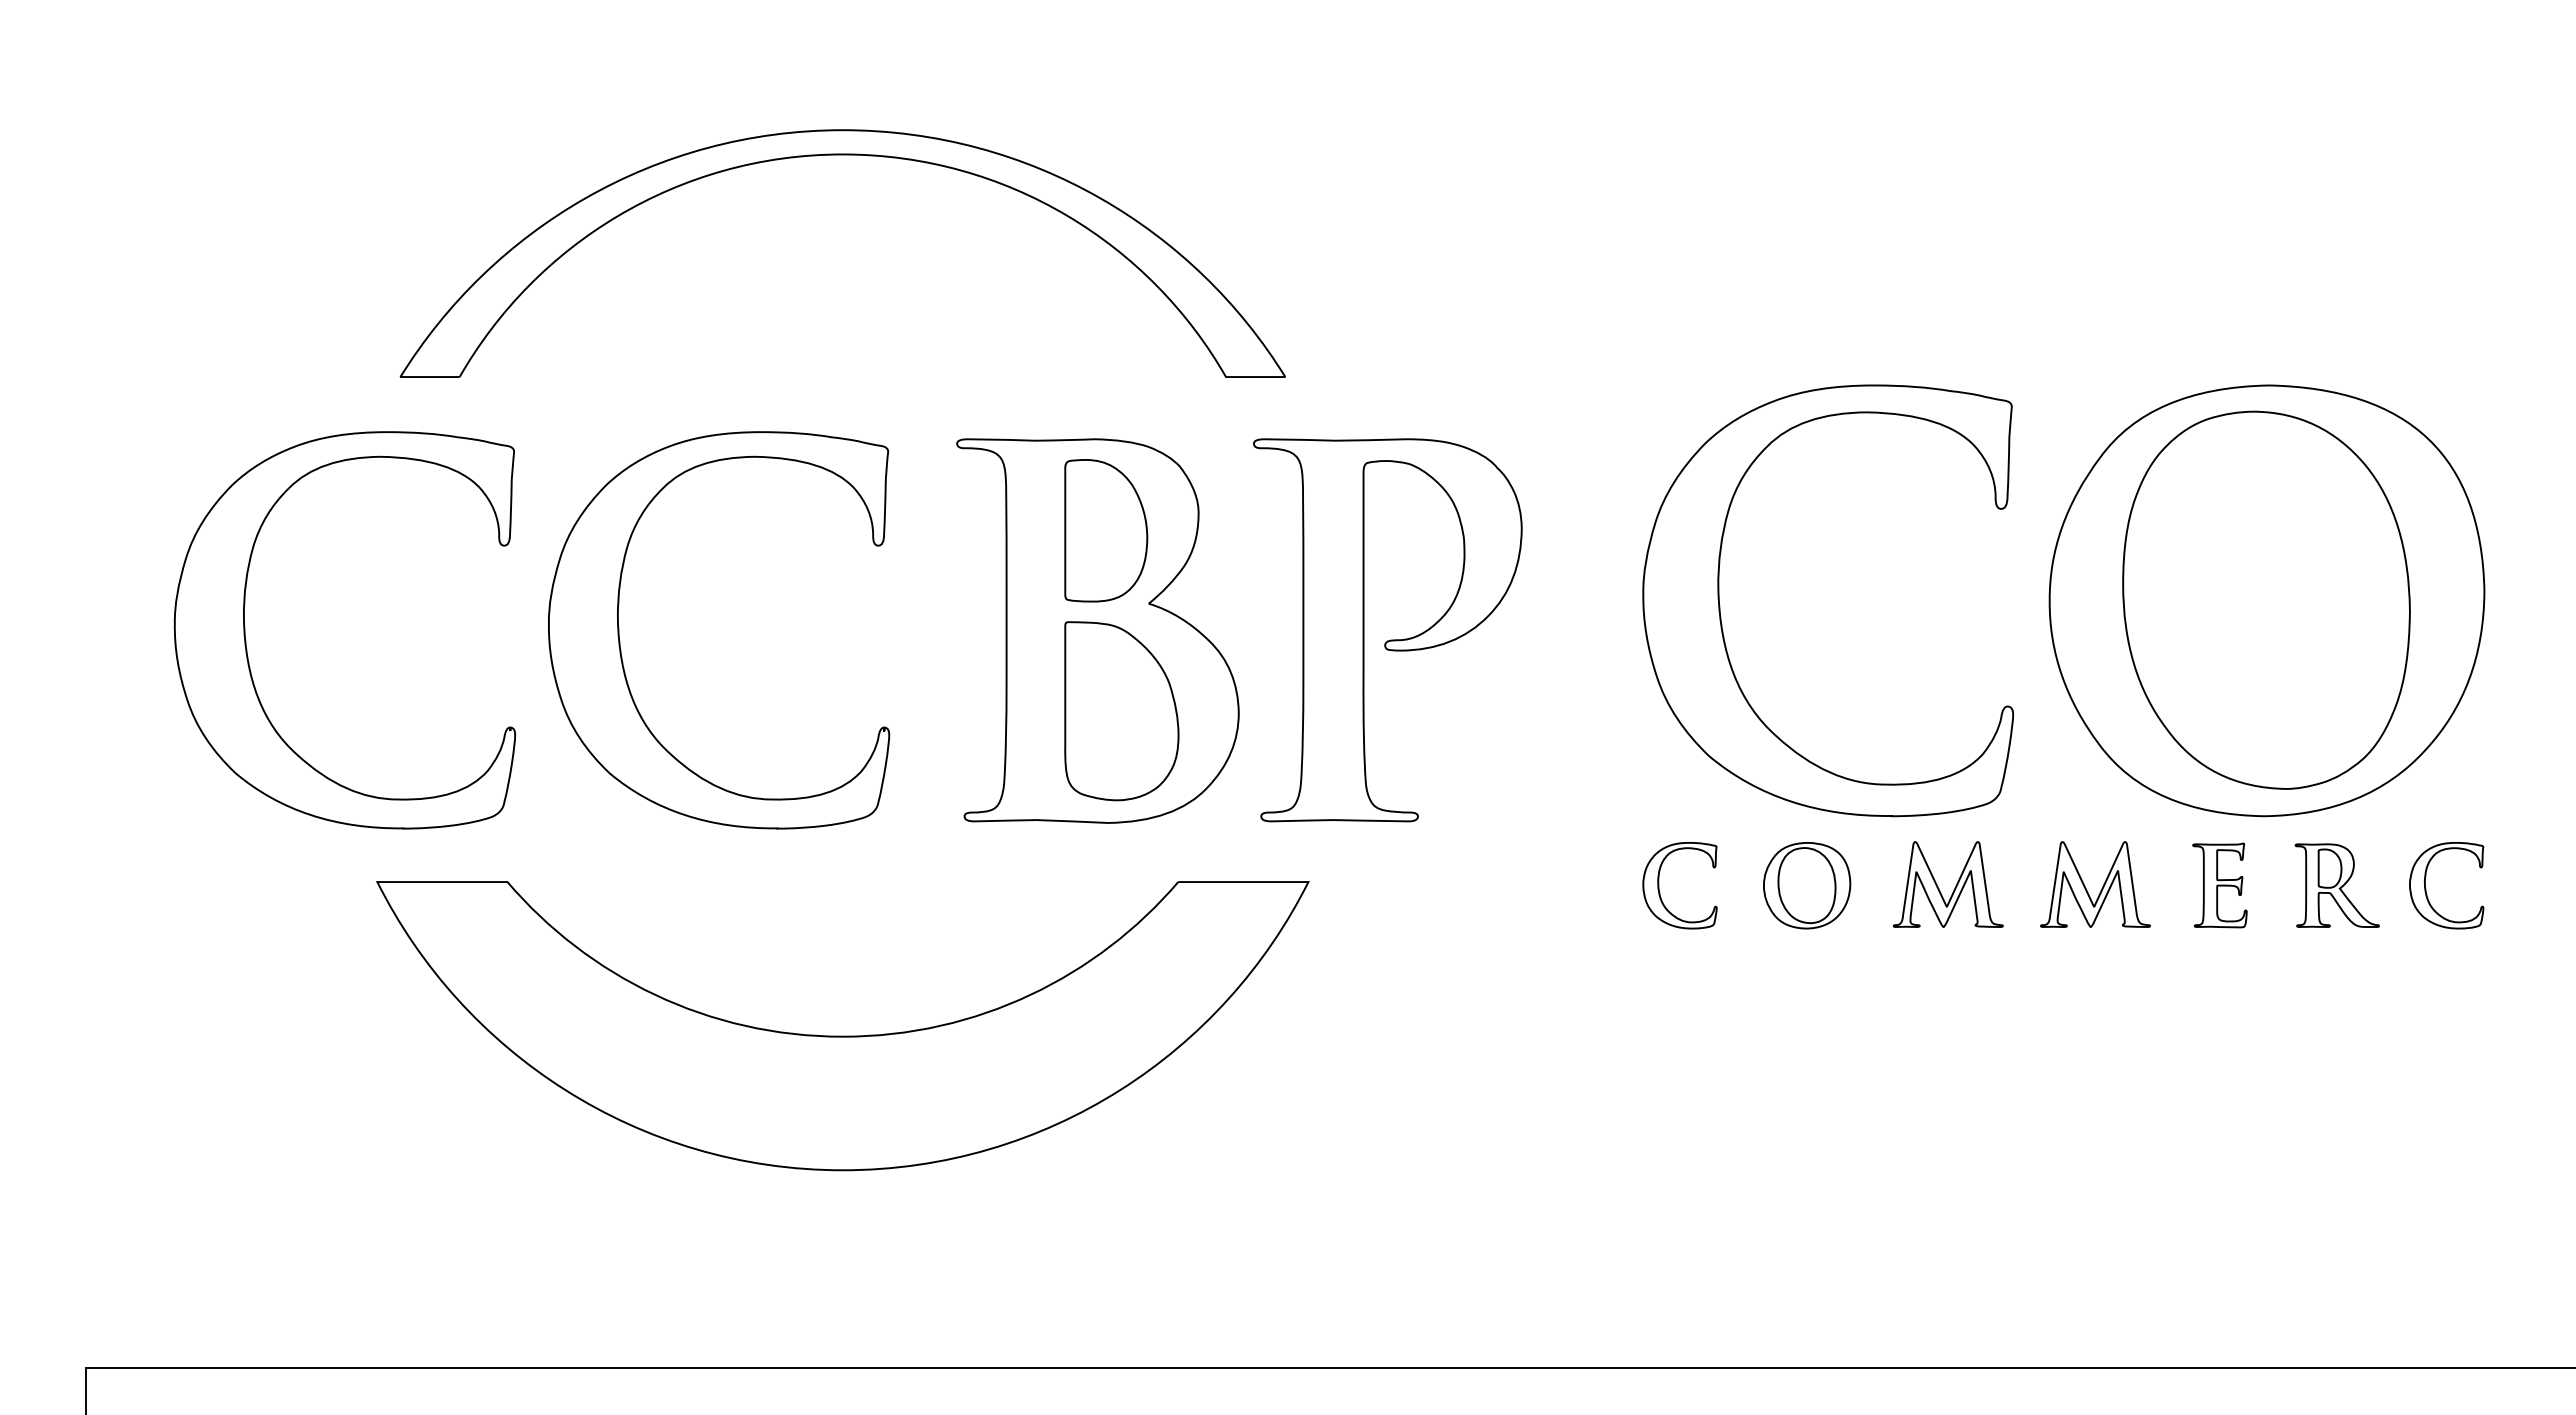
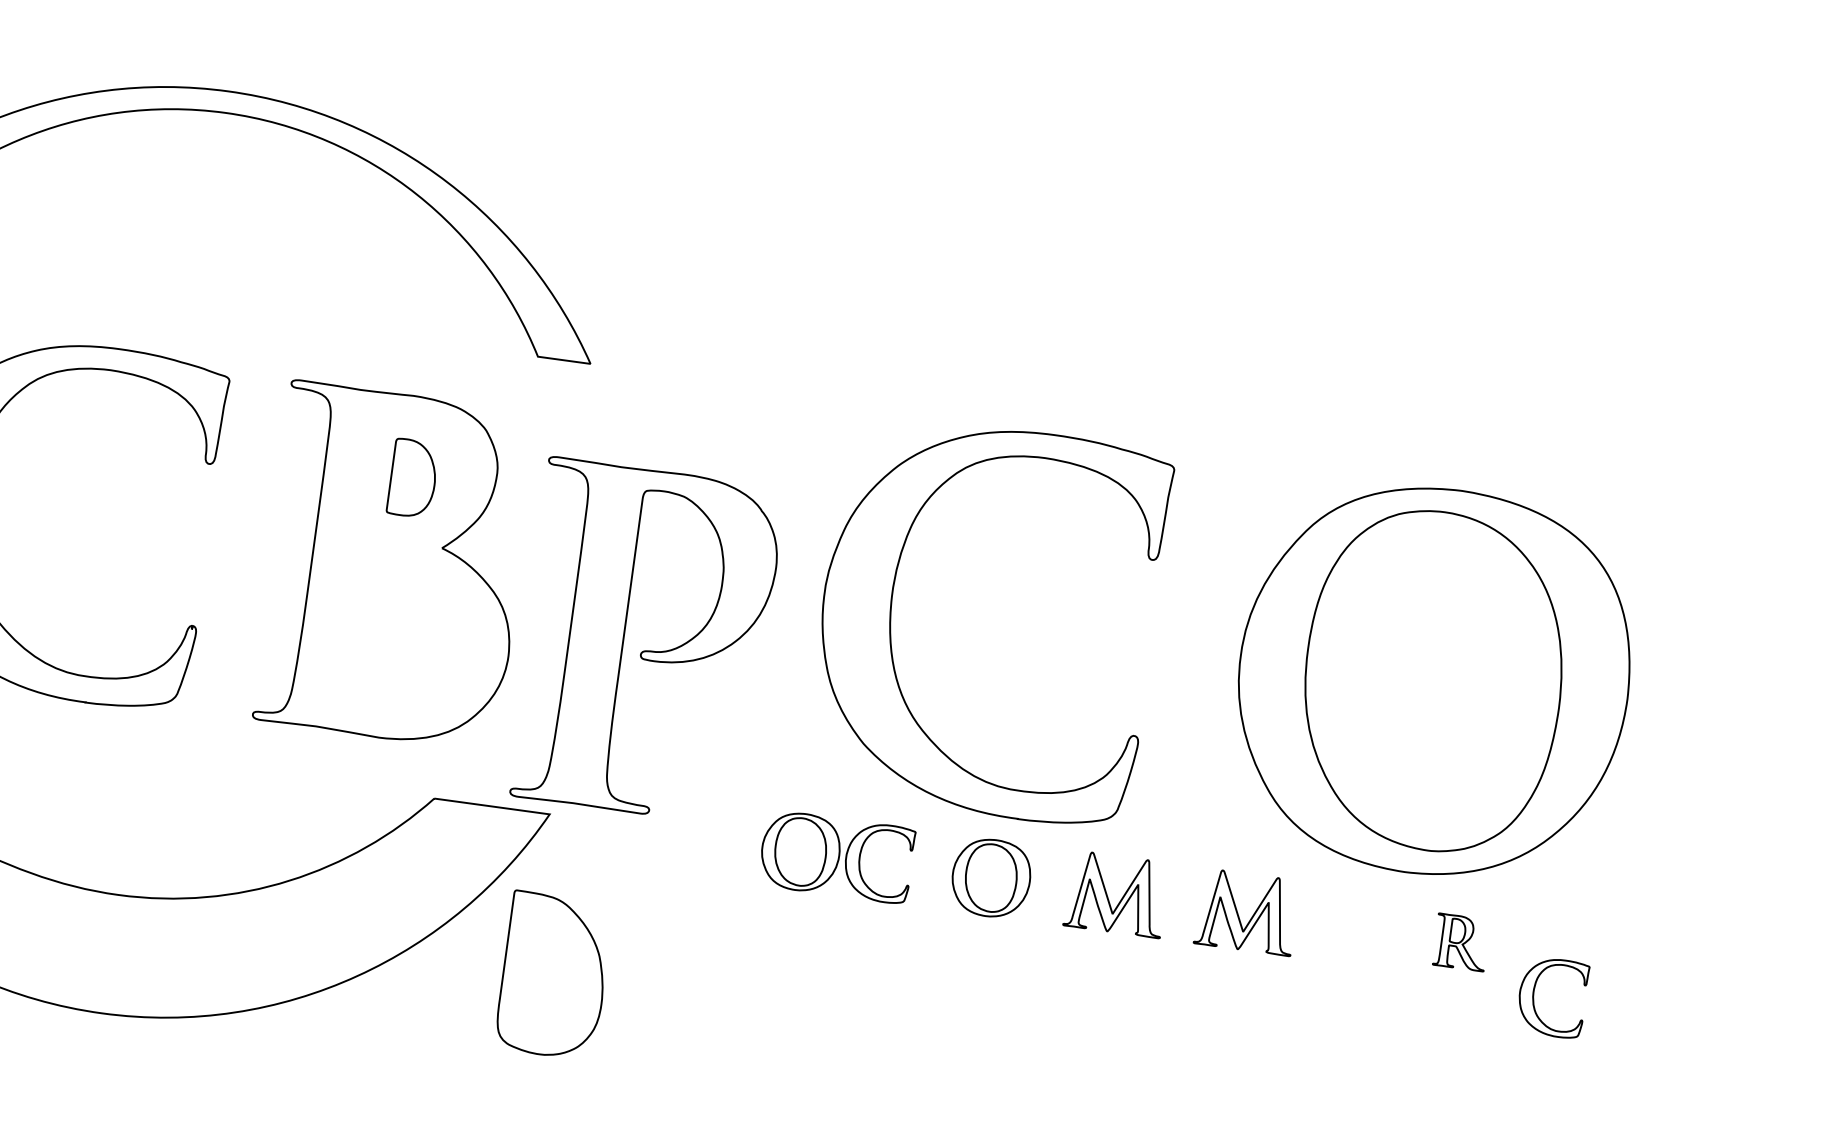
part: (1106, 530) -> (413, 478), size x0.6
part: (1720, 605) -> (891, 611), moved
part: (1390, 639) -> (646, 650), moved
part: (1121, 711) -> (553, 976), moved
part: (1592, 885) -> (801, 851), added
part: (2219, 885) -> (1356, 928), removed
part: (2336, 885) -> (1460, 942), size x0.7
part: (2426, 888) -> (1534, 997), moved

